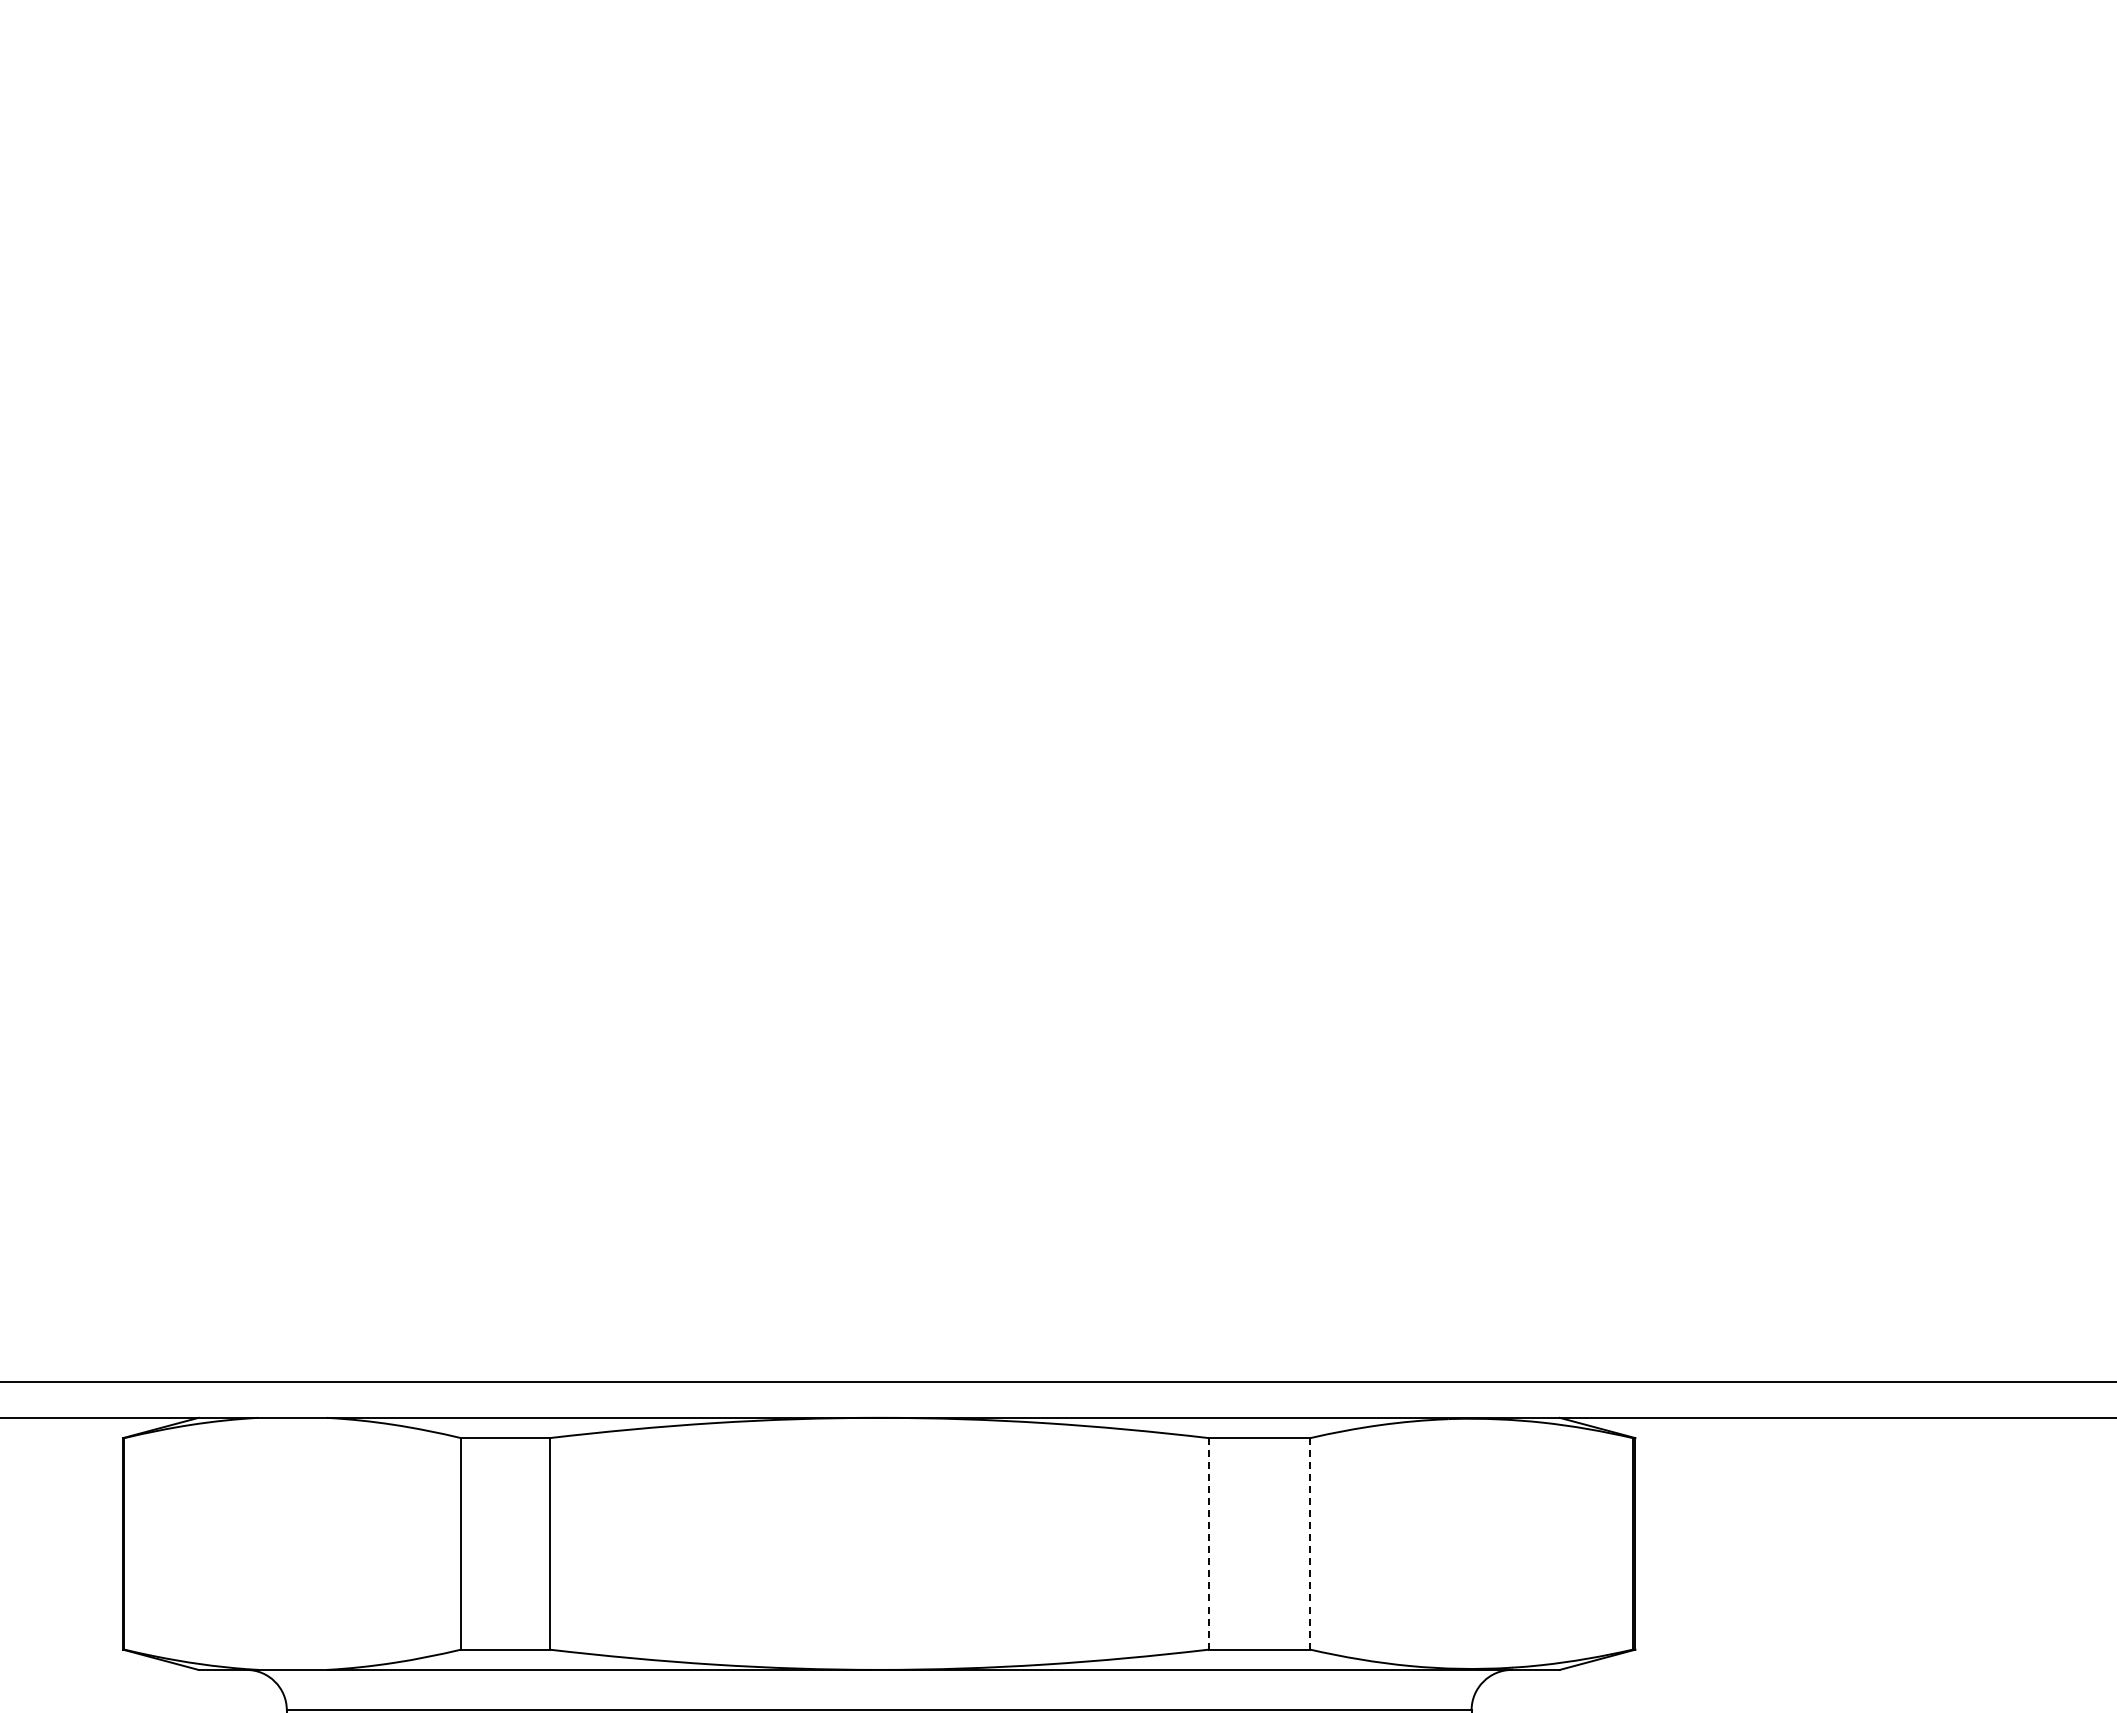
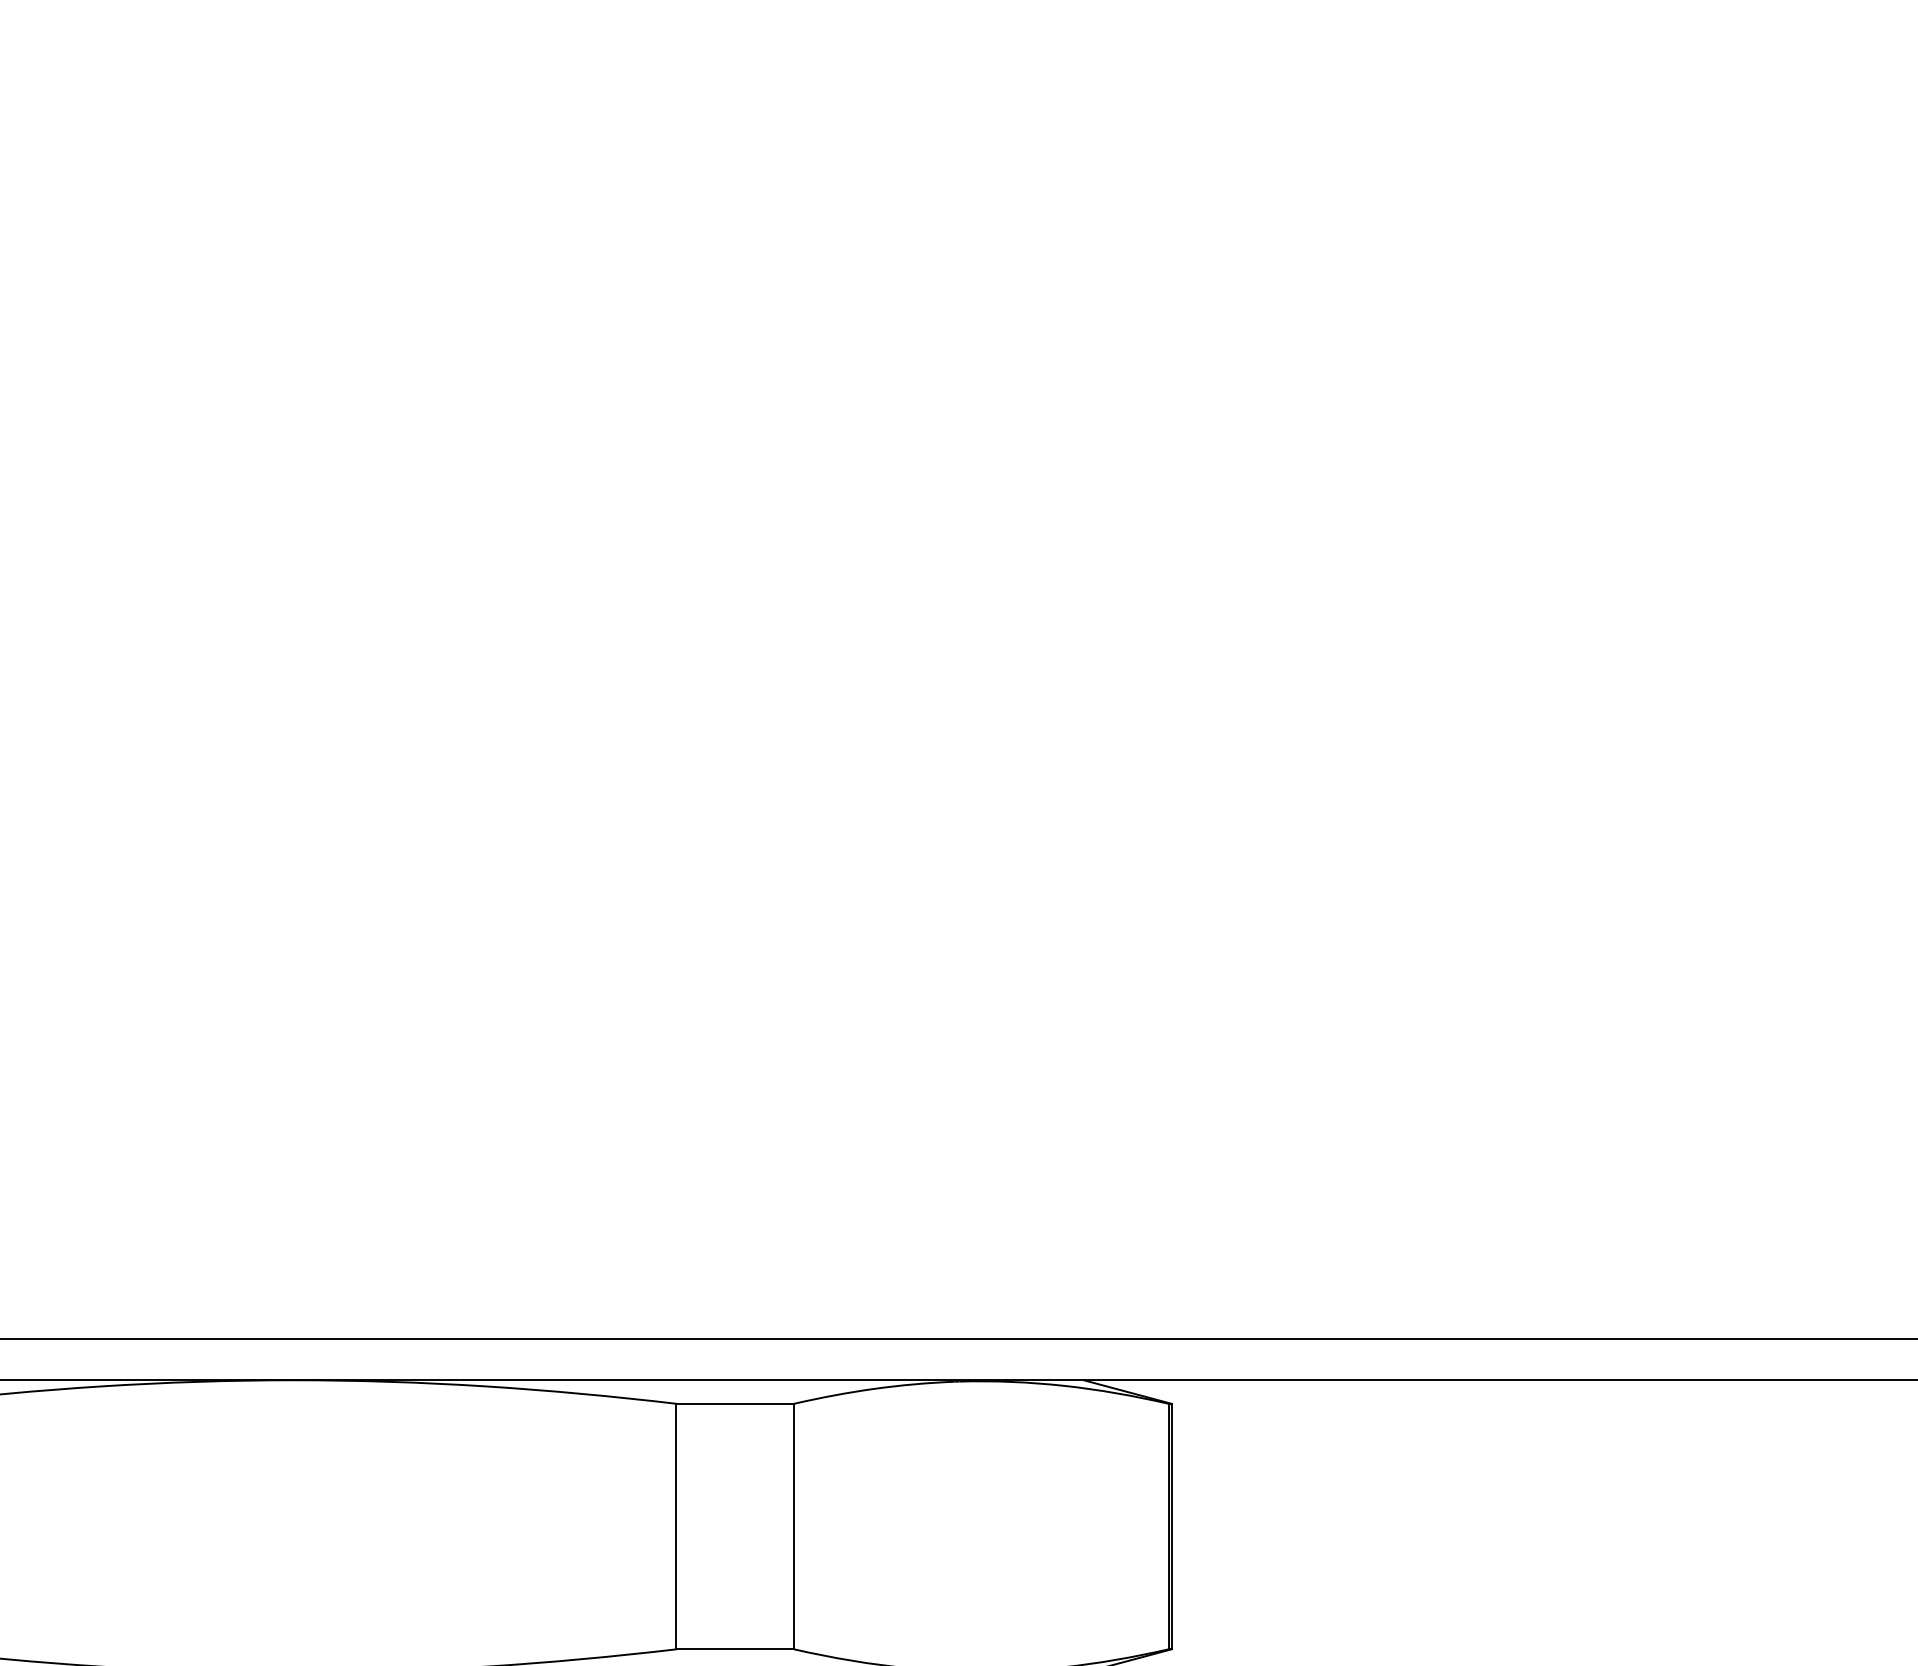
line: (1208, 1543) -> (675, 1526), dashed -> solid
line: (1310, 1543) -> (794, 1526), dashed -> solid

